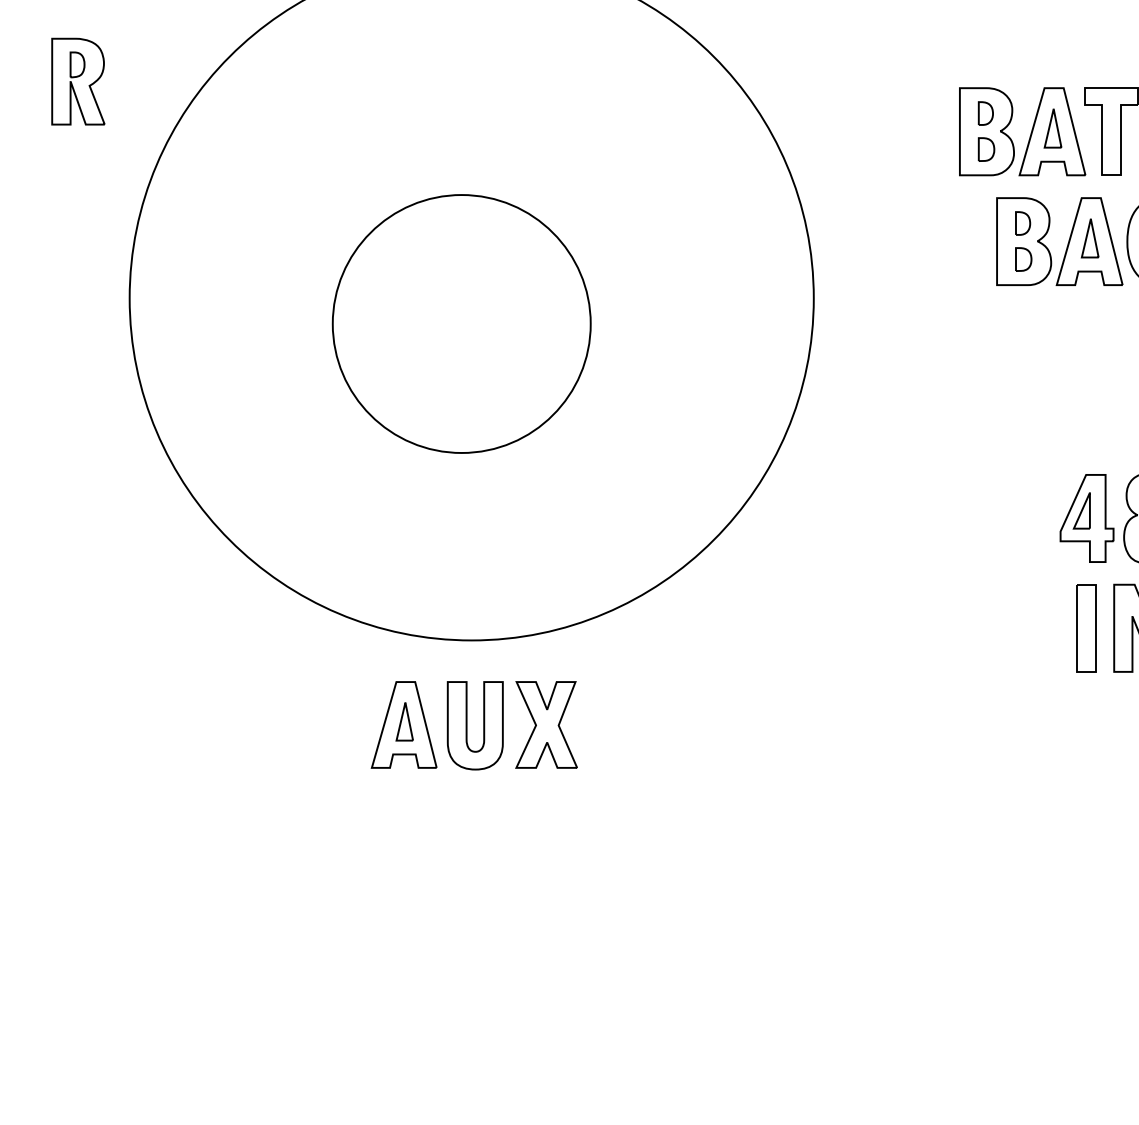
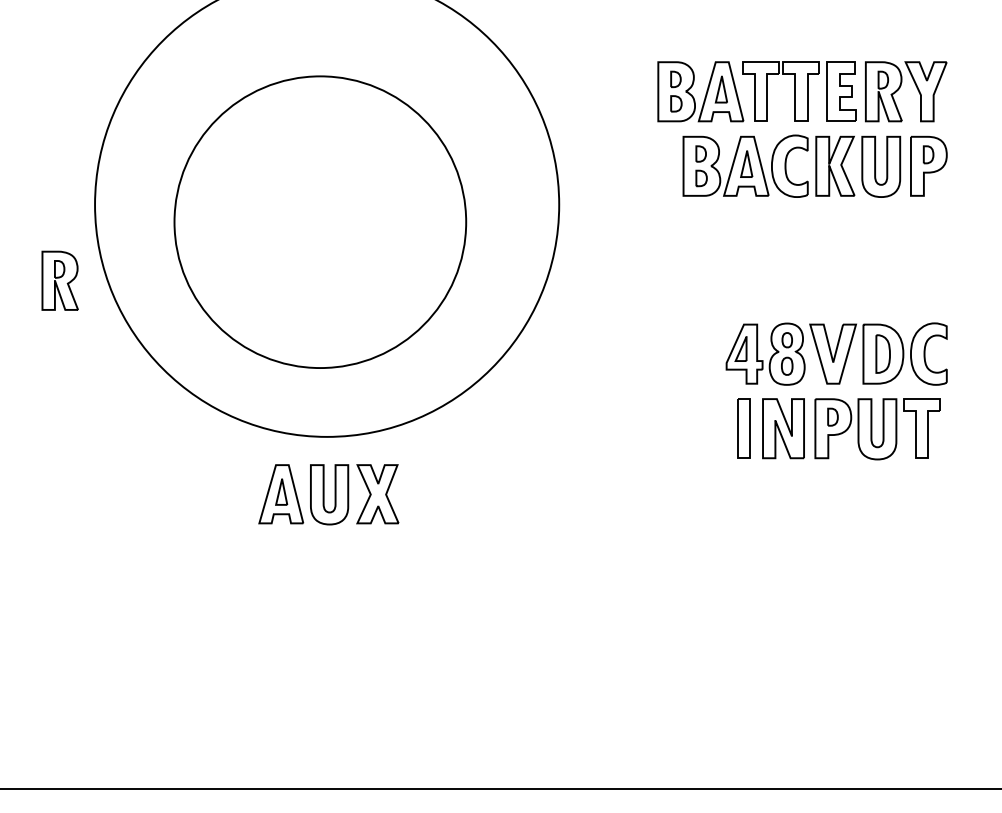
part: (77, 81) -> (59, 280), moved
circle: (461, 324) -> (320, 222), size x1.67

